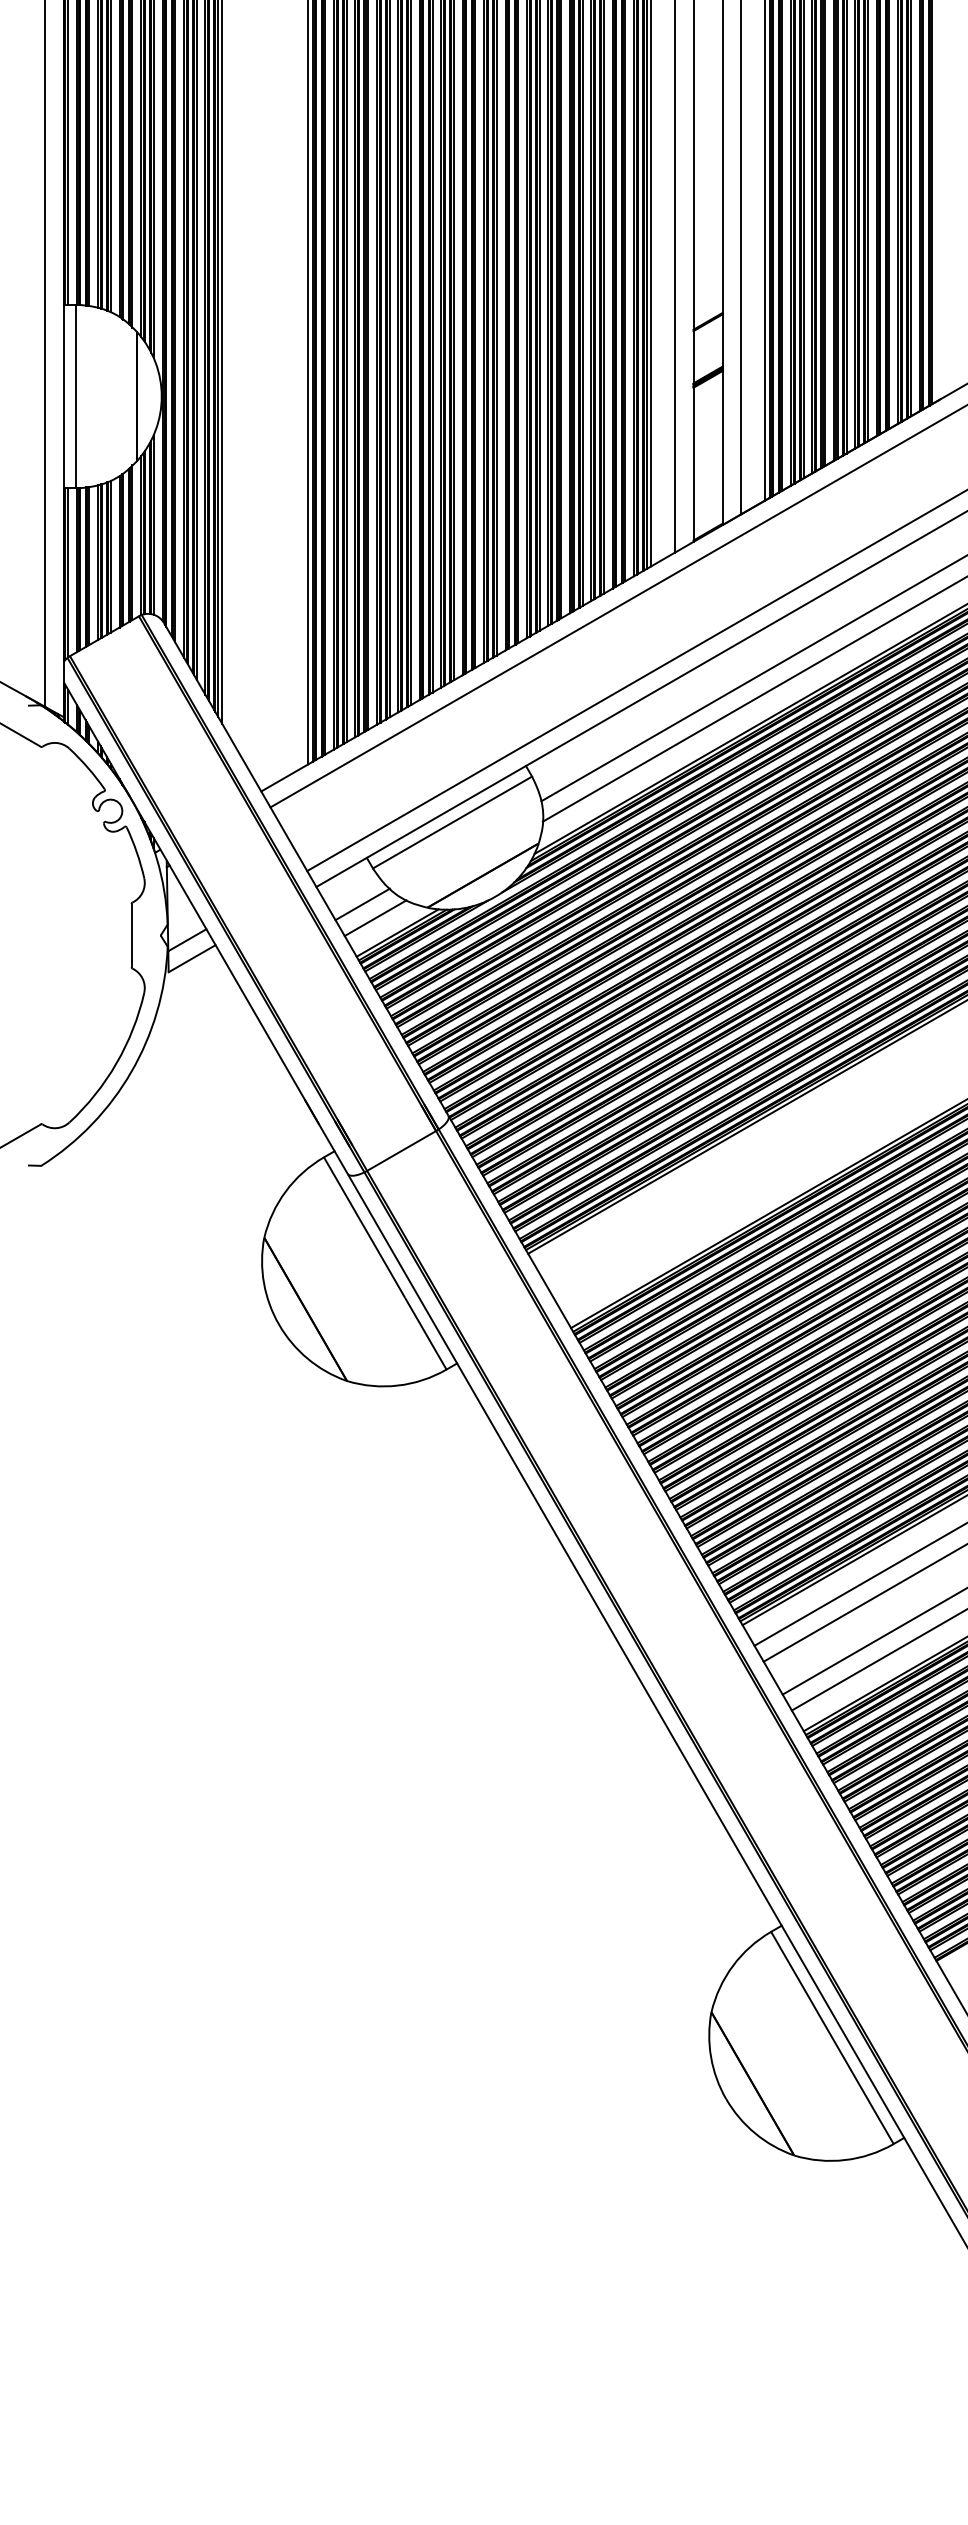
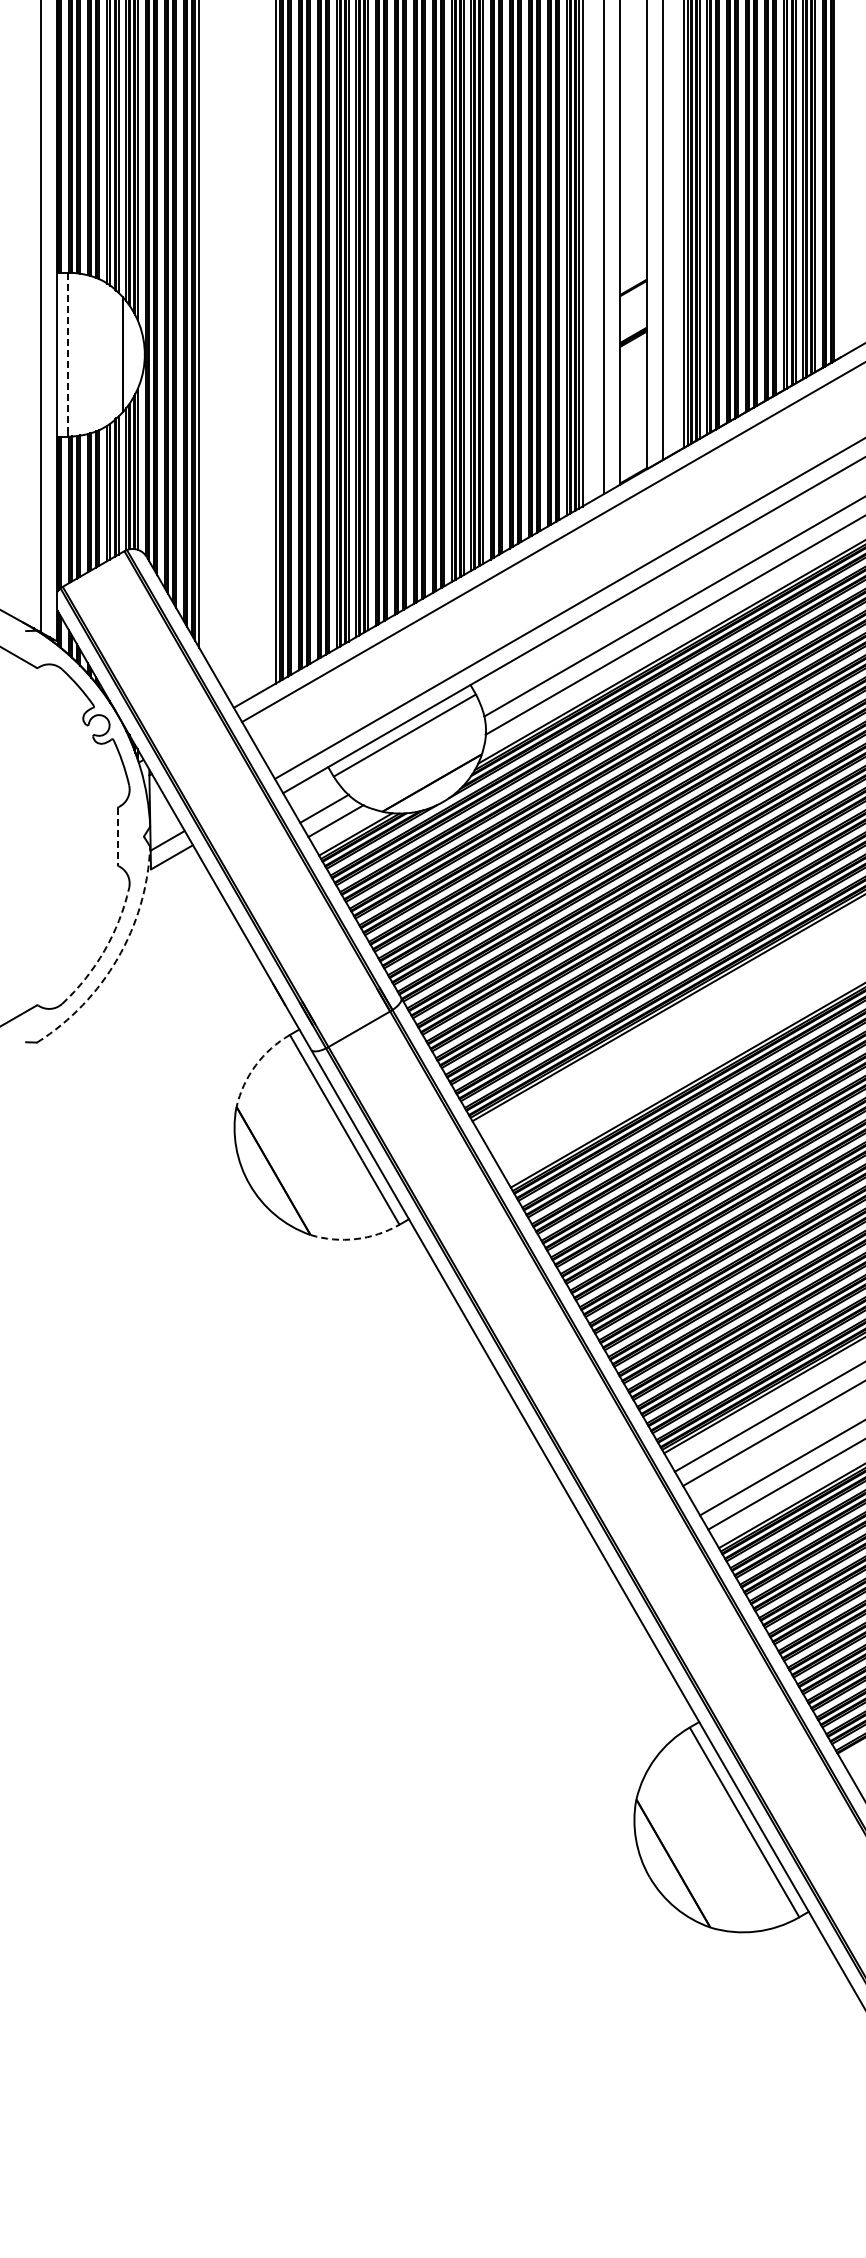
line: (76, 396) -> (68, 354), solid -> dashed
line: (131, 936) -> (117, 837), solid -> dashed
arc: (116, 1062) -> (104, 950), solid -> dashed
arc: (131, 1071) -> (117, 958), solid -> dashed
arc: (285, 1191) -> (255, 1065), solid -> dashed
arc: (398, 1386) -> (356, 1239), solid -> dashed

